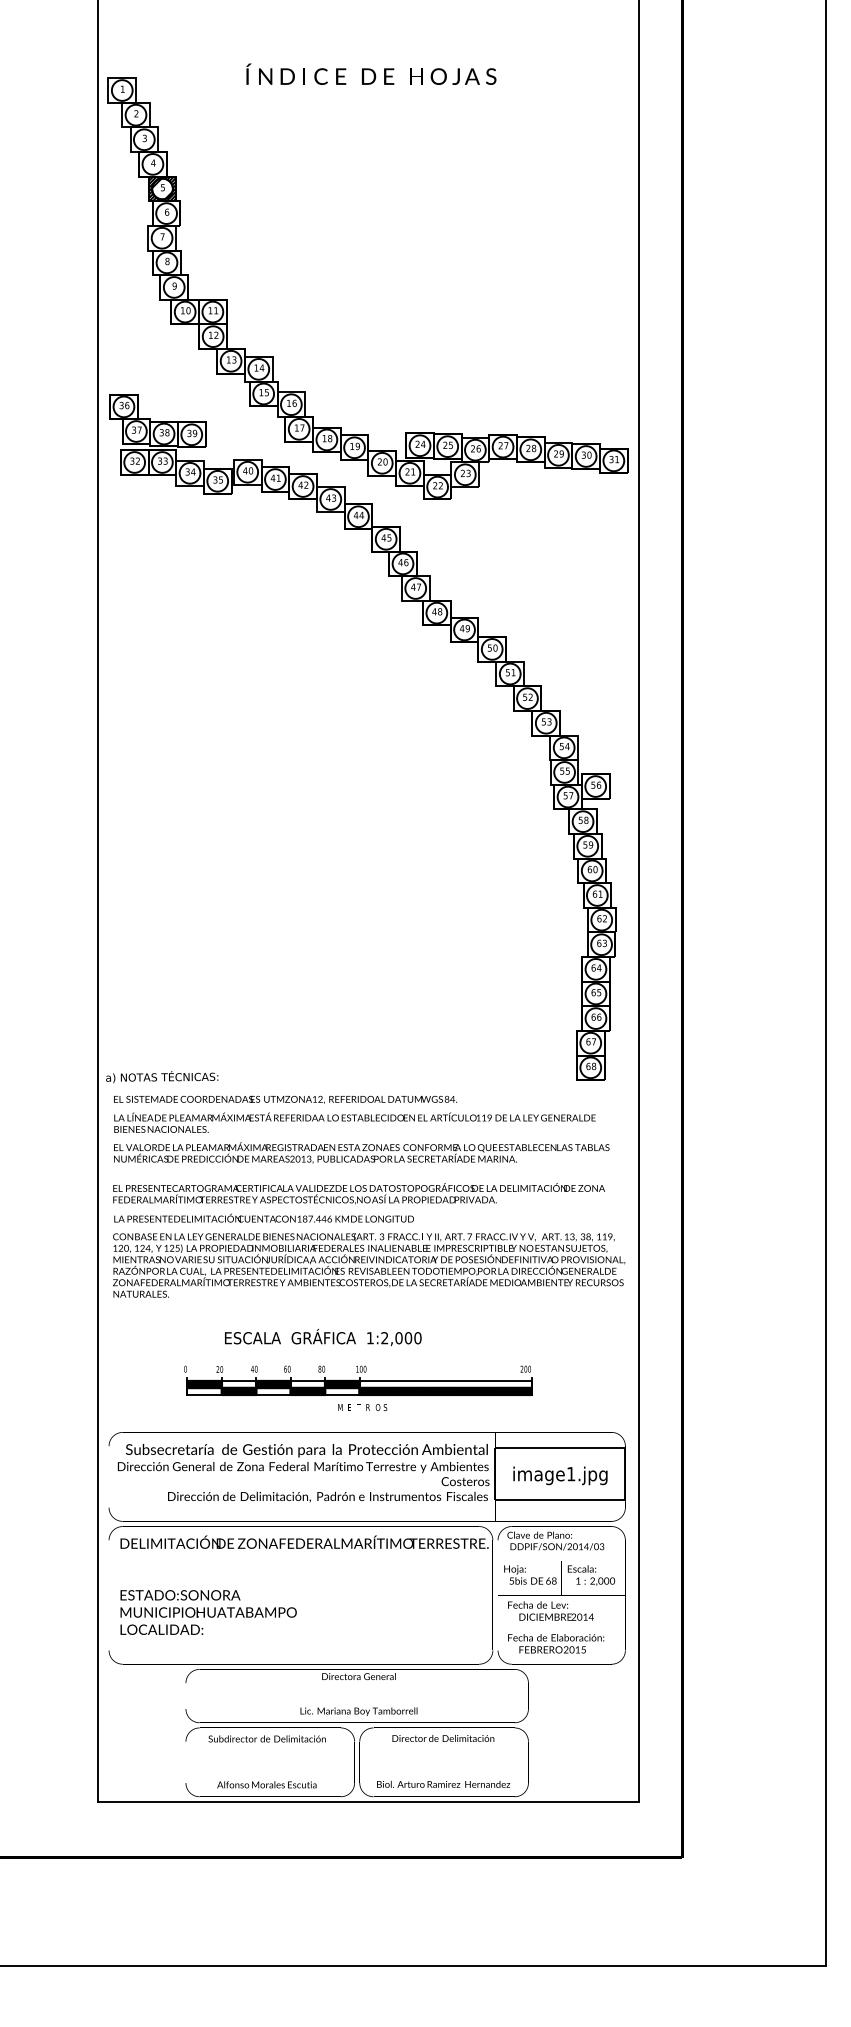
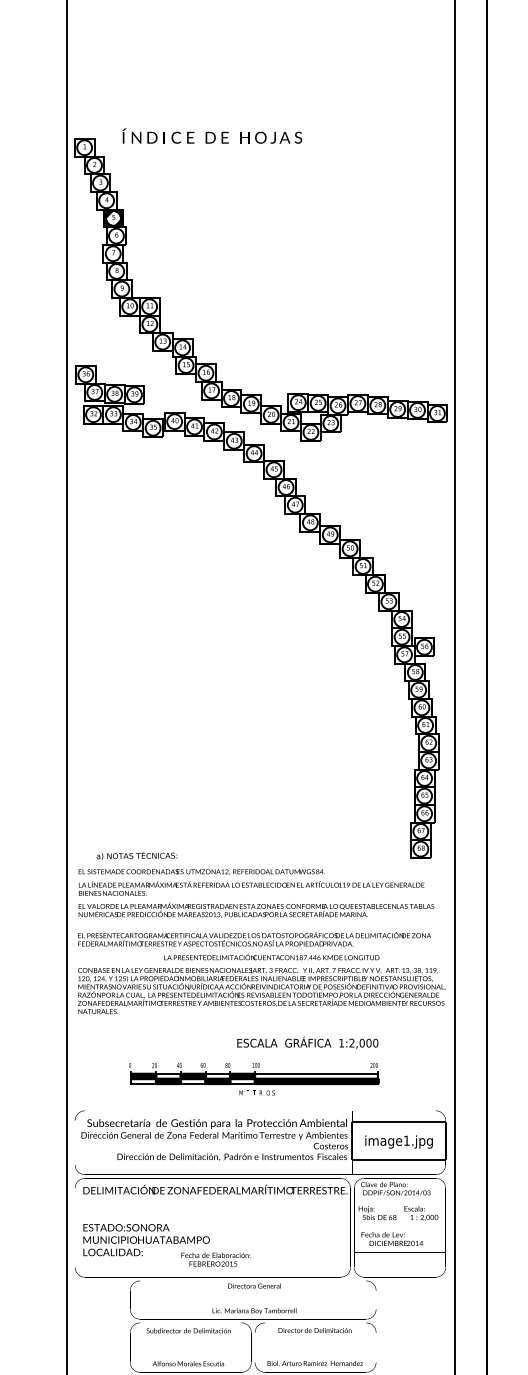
text: (371, 73) -> (212, 135), moved
text: (162, 1077) -> (137, 856), moved
text: (263, 1217) -> (271, 956), moved
text: (323, 1337) -> (307, 1042), moved
text: (556, 1643) -> (216, 1259), moved

